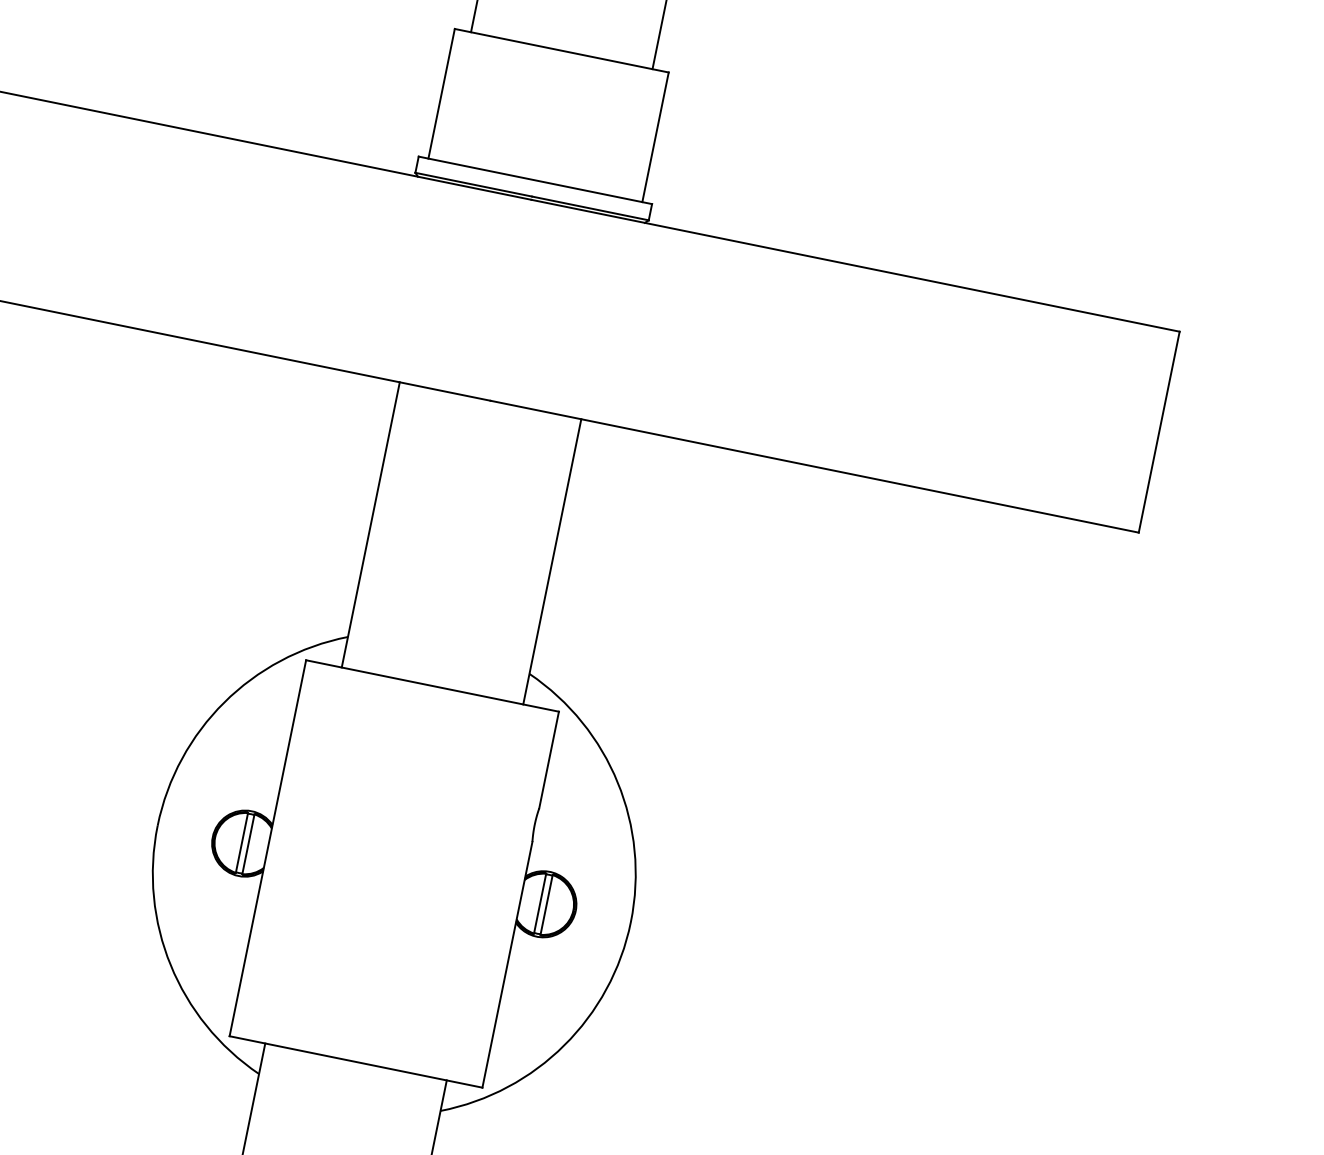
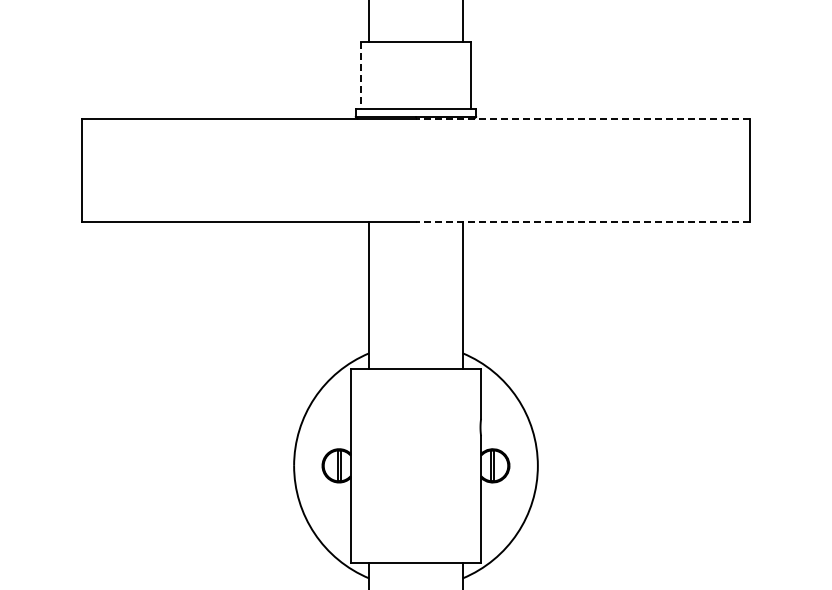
line: (440, 94) -> (360, 75), solid -> dashed
line: (854, 265) -> (582, 118), solid -> dashed
line: (813, 467) -> (582, 222), solid -> dashed

